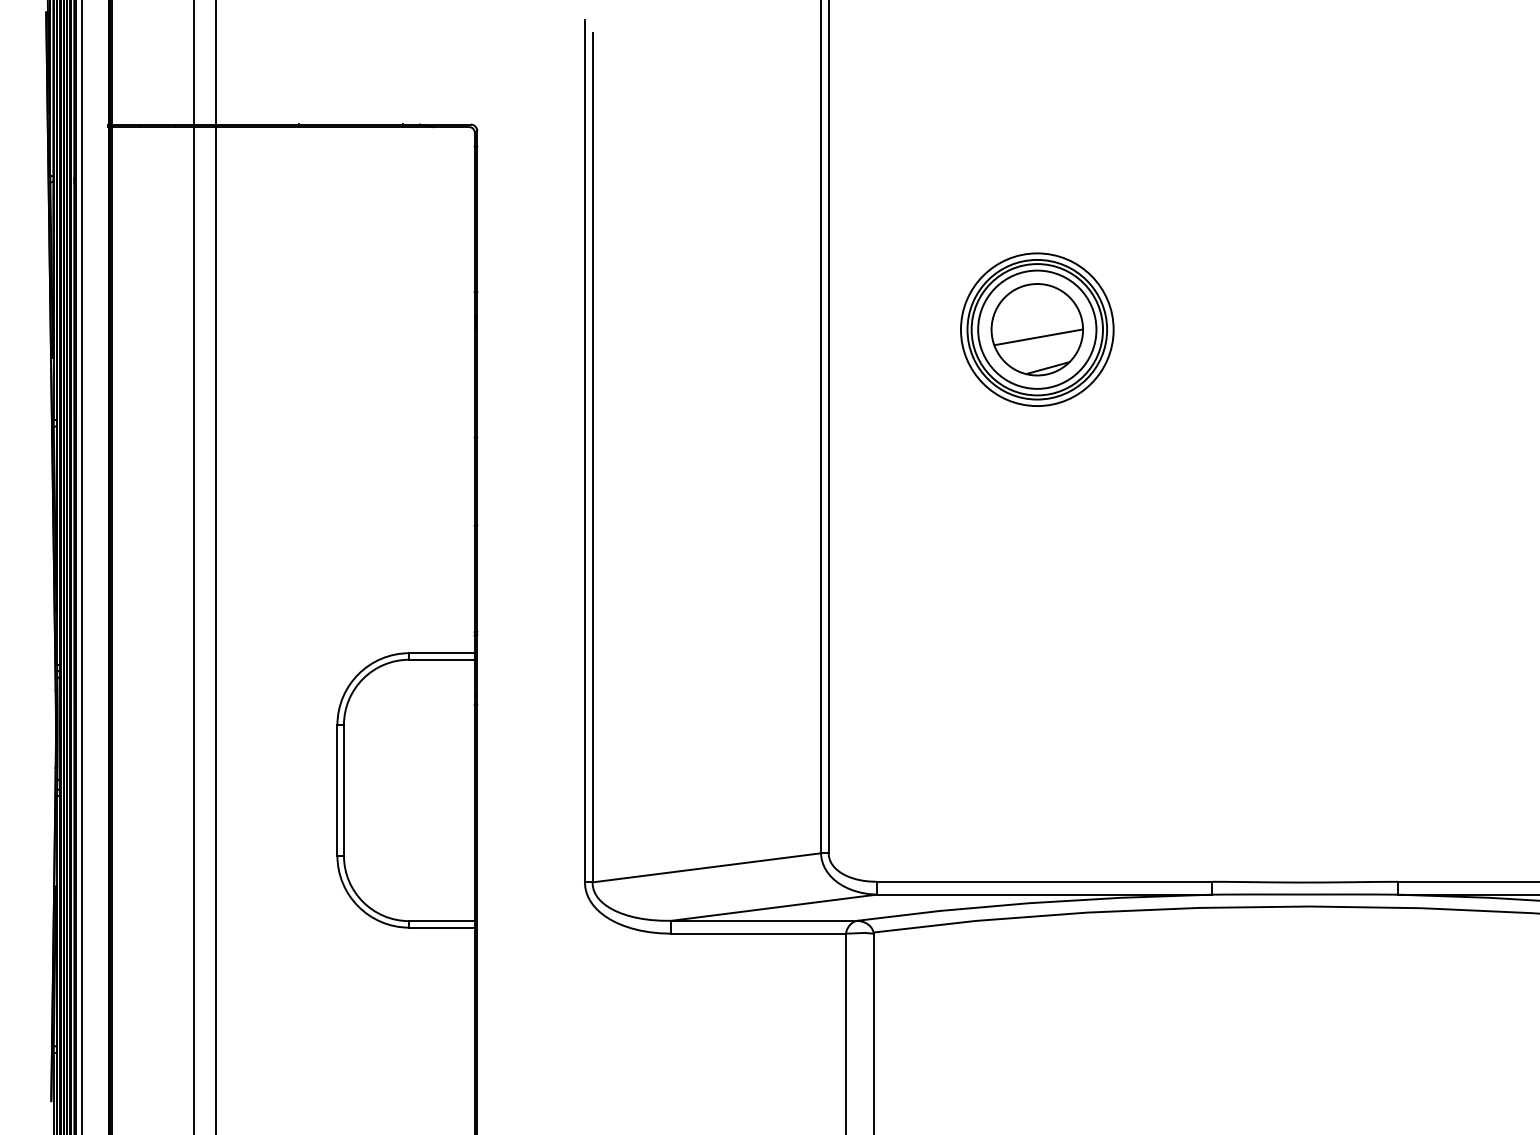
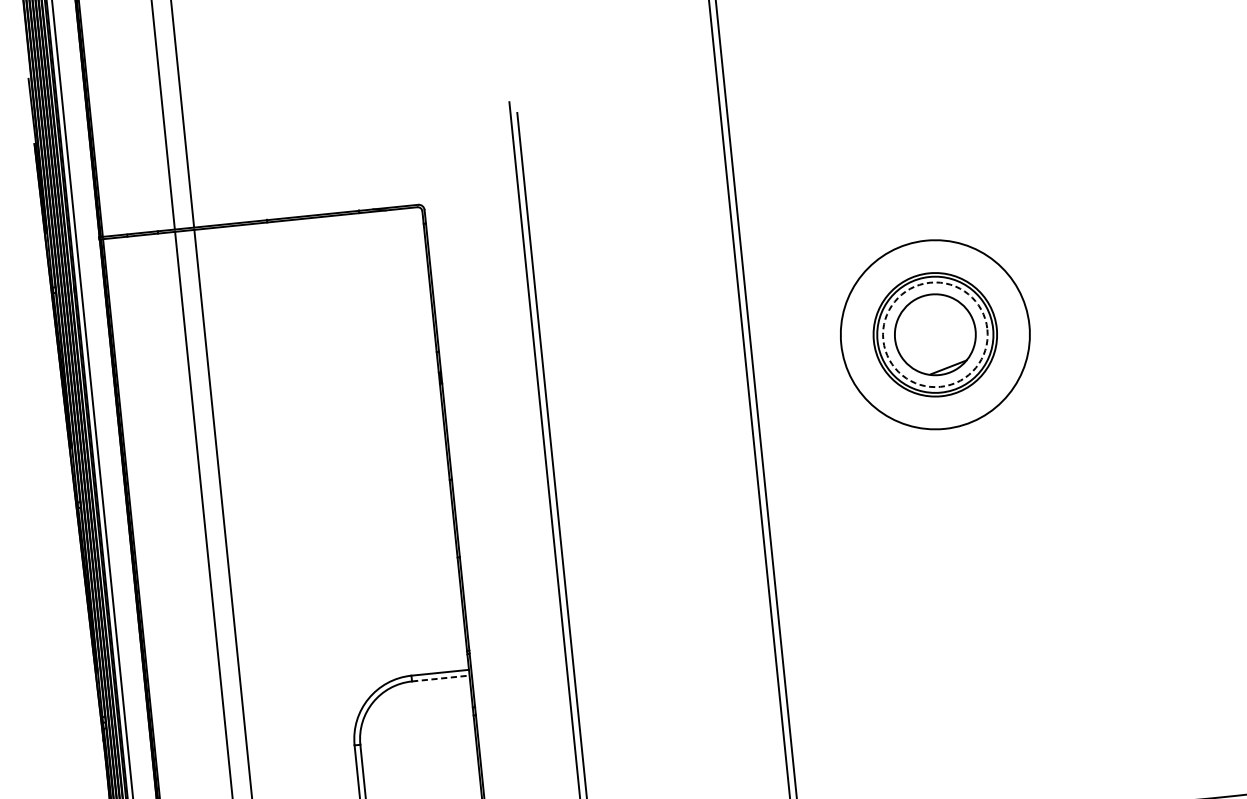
circle: (1036, 329) -> (934, 334), size x1.4
circle: (1037, 329) -> (935, 334), solid -> dashed
line: (1038, 337) -> (937, 341), removed
line: (441, 659) -> (440, 678), solid -> dashed

